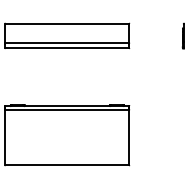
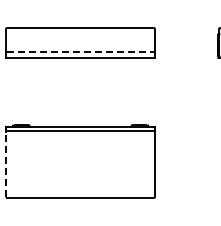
line: (67, 42) -> (80, 51), solid -> dashed
line: (5, 136) -> (6, 163), solid -> dashed

